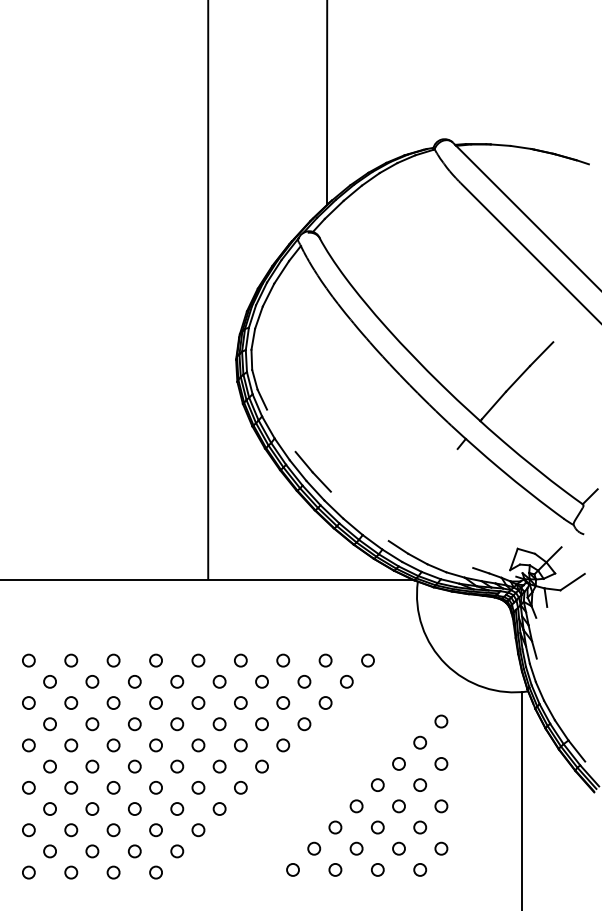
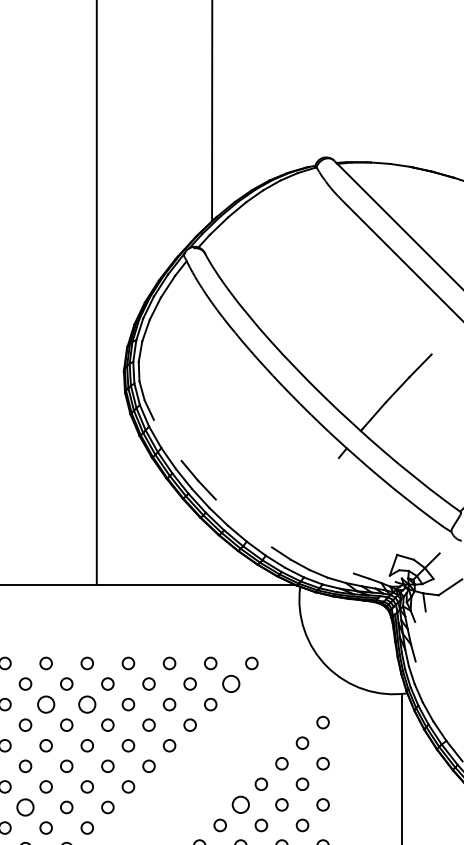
circle: (346, 681) -> (230, 683), size x1.4
circle: (155, 702) -> (45, 704), size x1.4
circle: (198, 702) -> (87, 704), size x1.4
circle: (356, 806) -> (240, 805), size x1.4
circle: (134, 808) -> (25, 806), size x1.4

